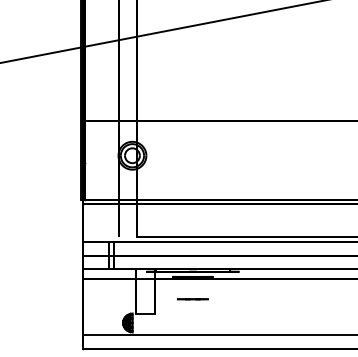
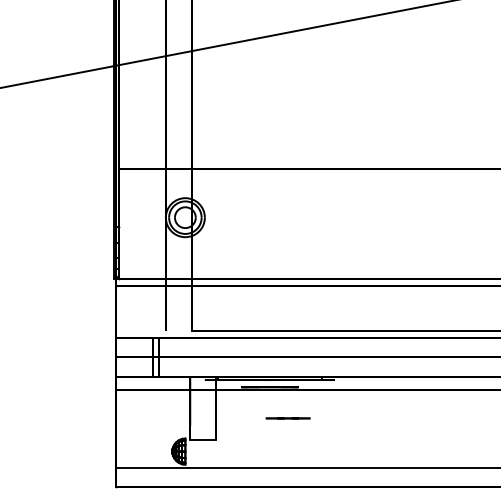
line: (192, 299) -> (287, 418), moved

